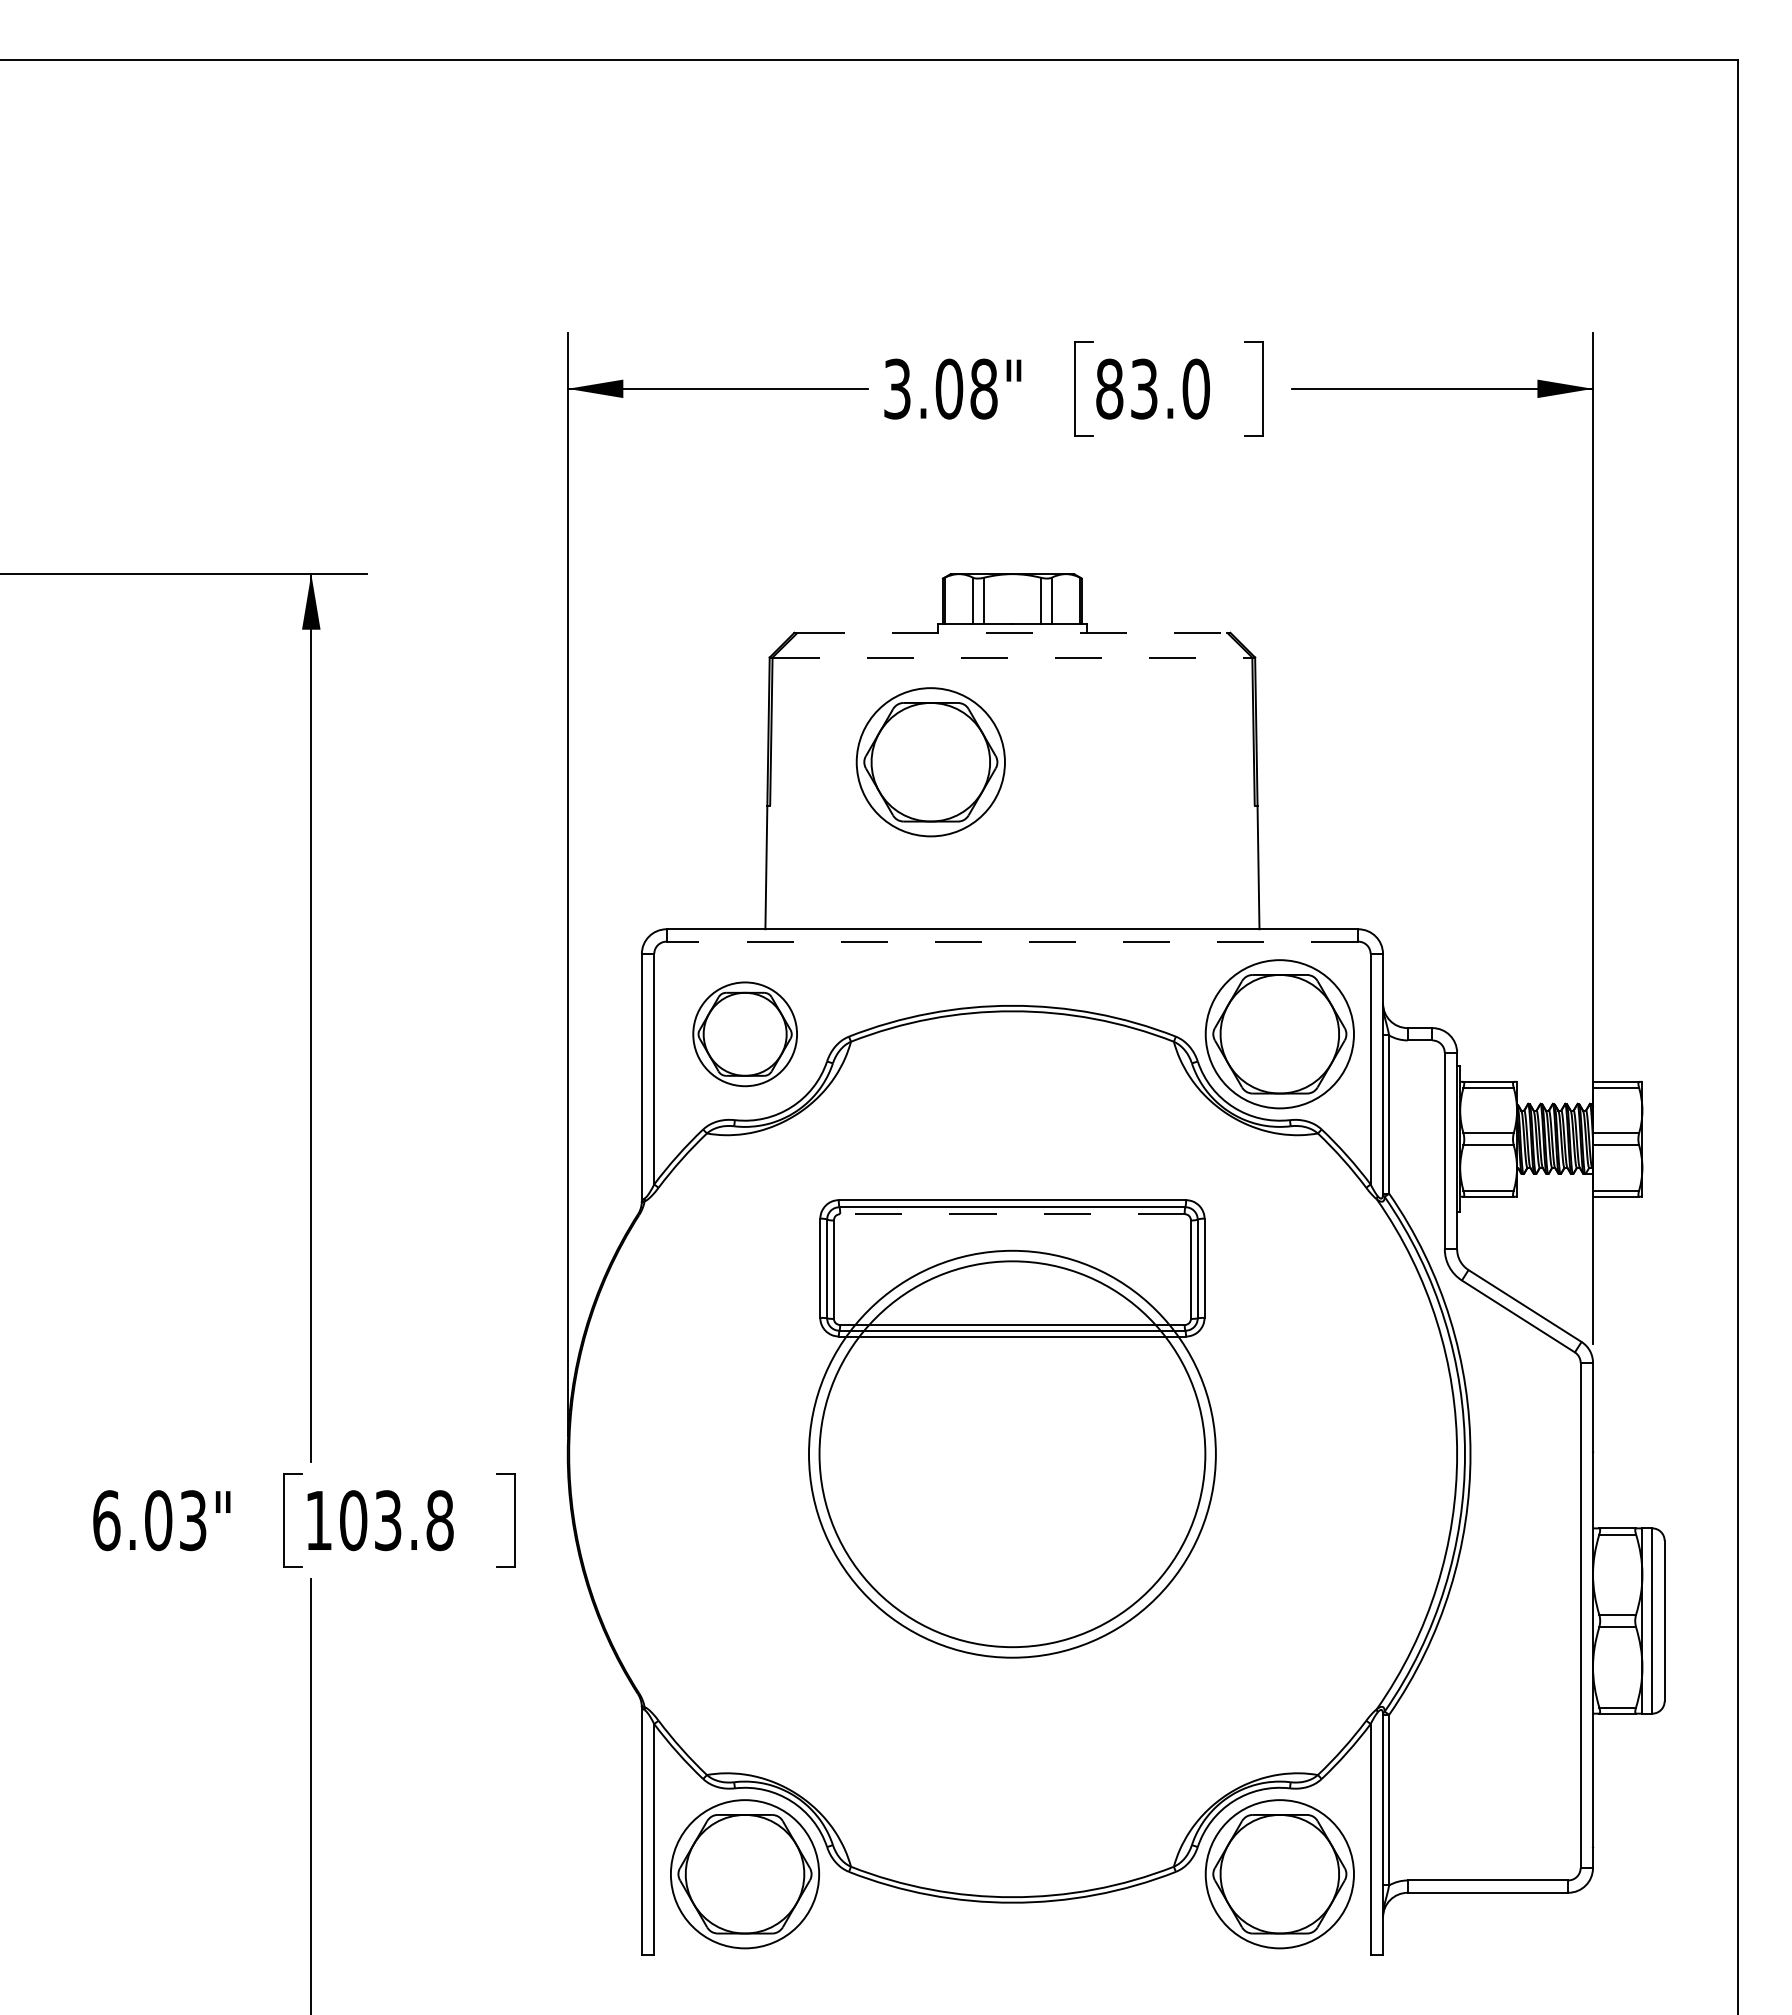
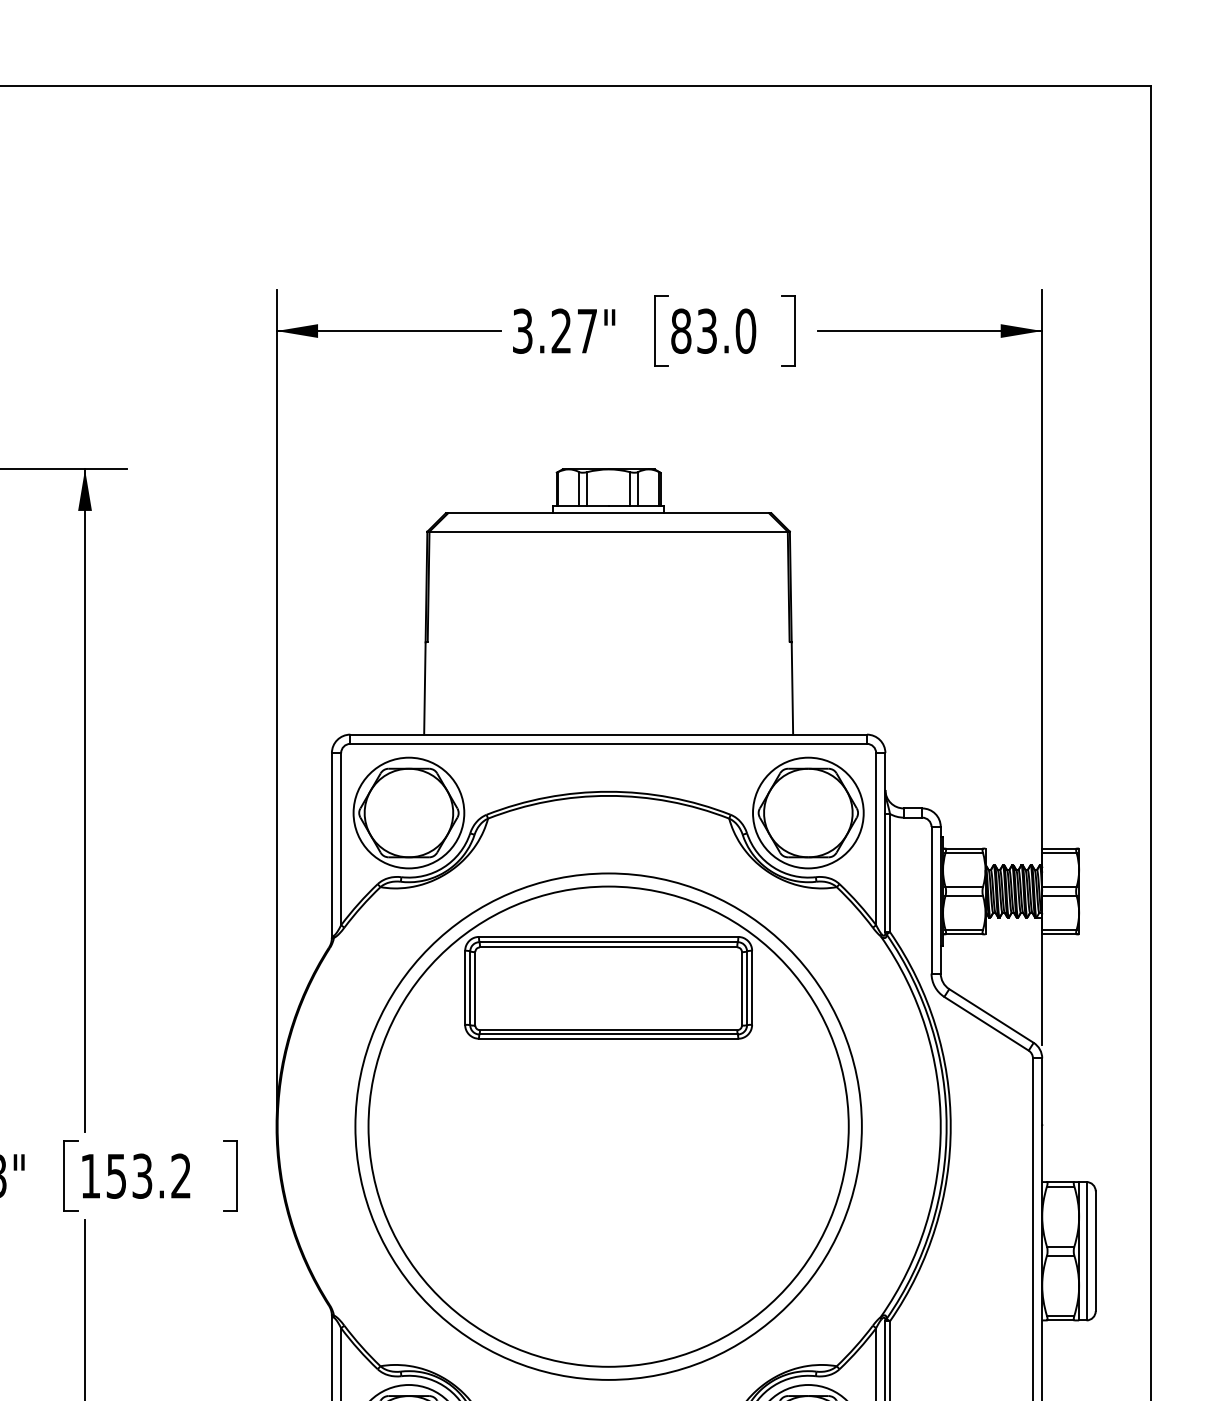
text: (966, 388) -> (574, 330), 3.08" -> 3.27"
line: (1012, 632) -> (608, 513), dashed -> solid
line: (1012, 657) -> (608, 531), dashed -> solid
part: (930, 762) -> (547, 610), removed
line: (1012, 941) -> (608, 743), dashed -> solid
part: (745, 1034) -> (409, 813), size x1.43
line: (1011, 1214) -> (607, 947), dashed -> solid
circle: (1011, 1453) -> (607, 1126), size x1.67
circle: (1012, 1454) -> (608, 1126), size x1.67
text: (396, 1520) -> (148, 1176), 103.8 -> 153.2

